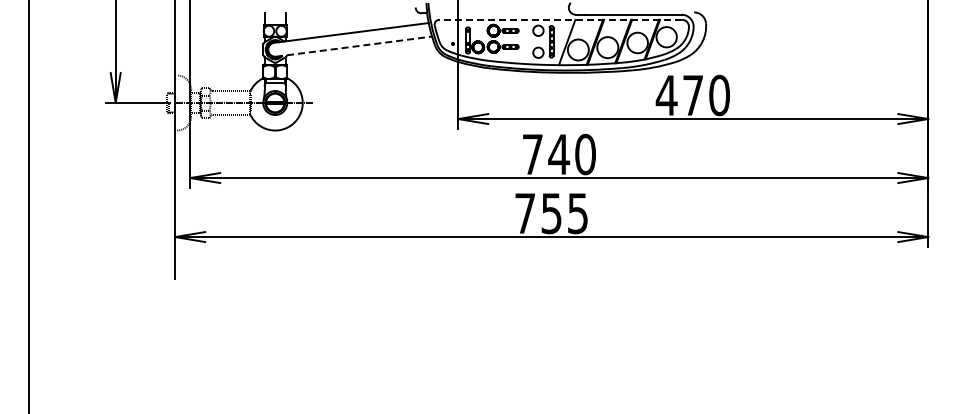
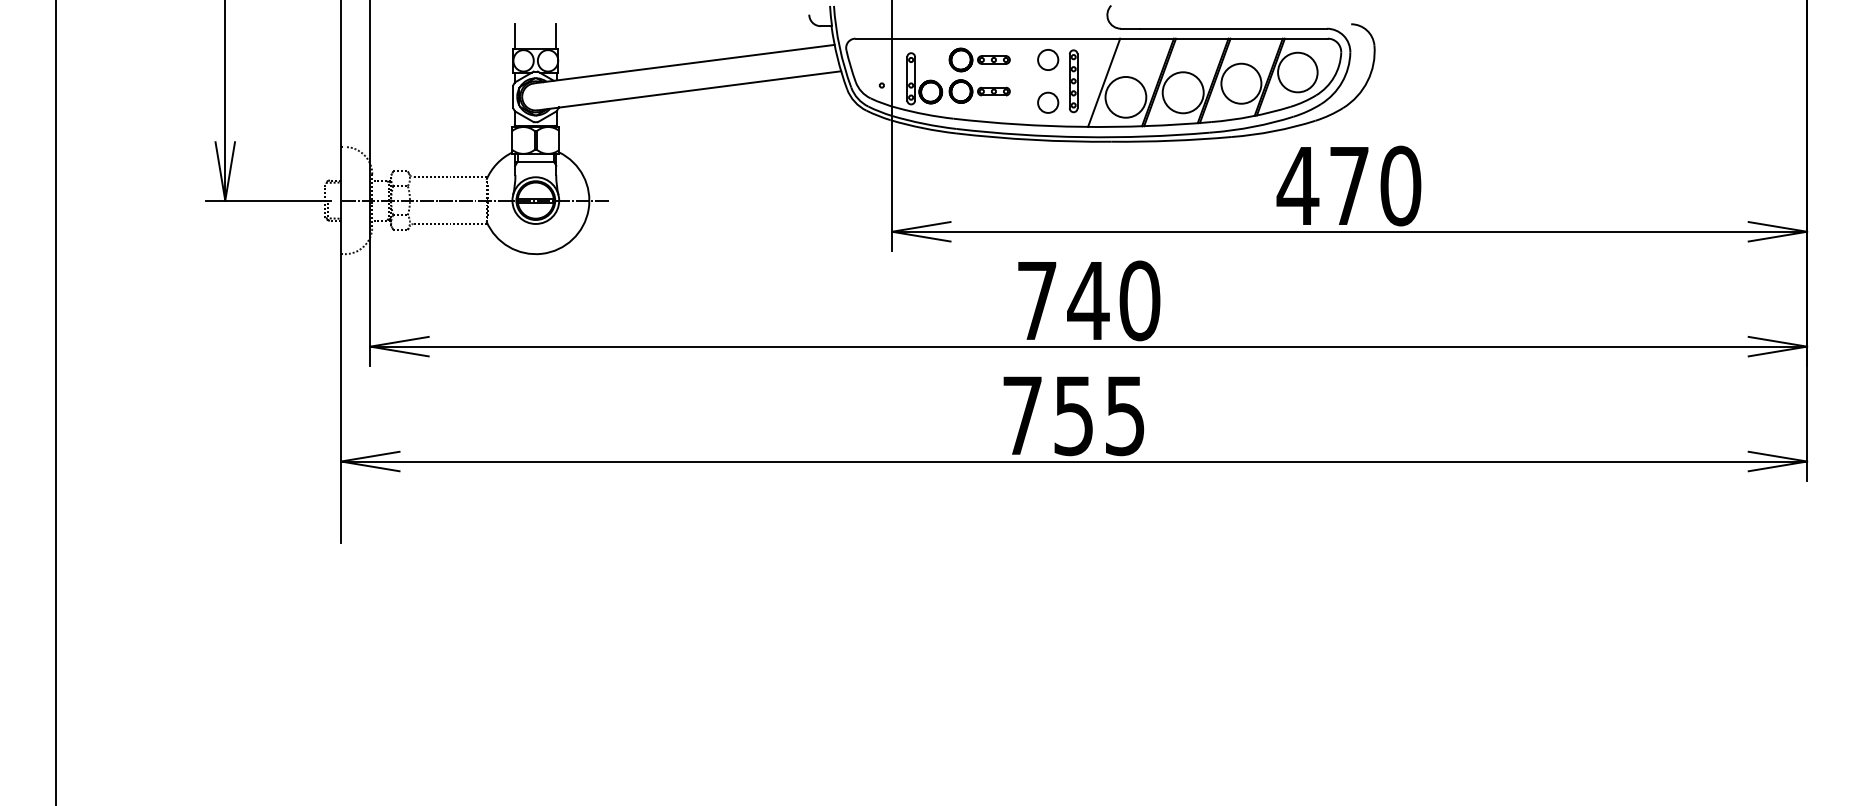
line: (560, 19) -> (1091, 37), dashed -> solid
line: (354, 46) -> (690, 90), dashed -> solid

